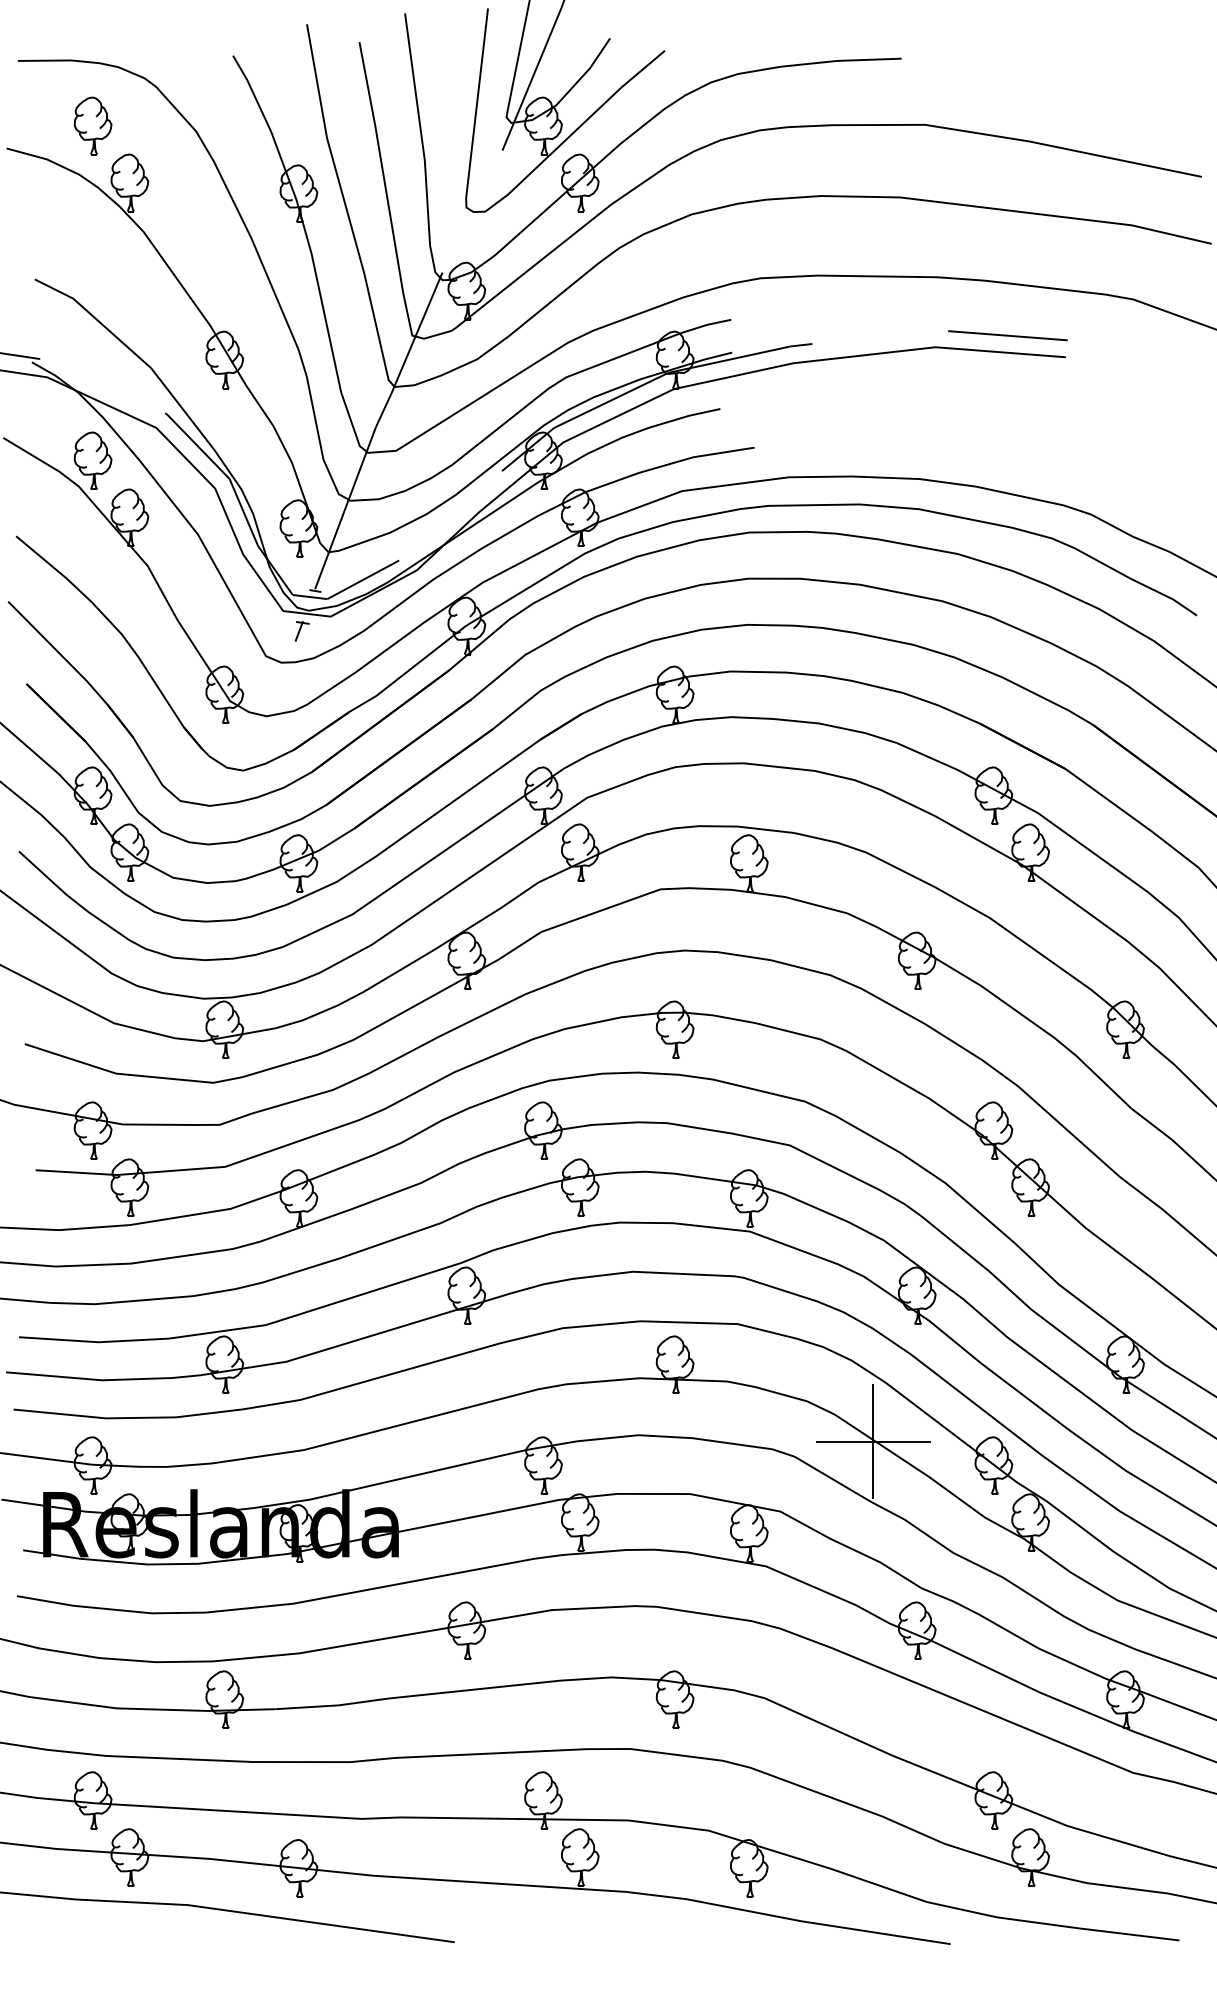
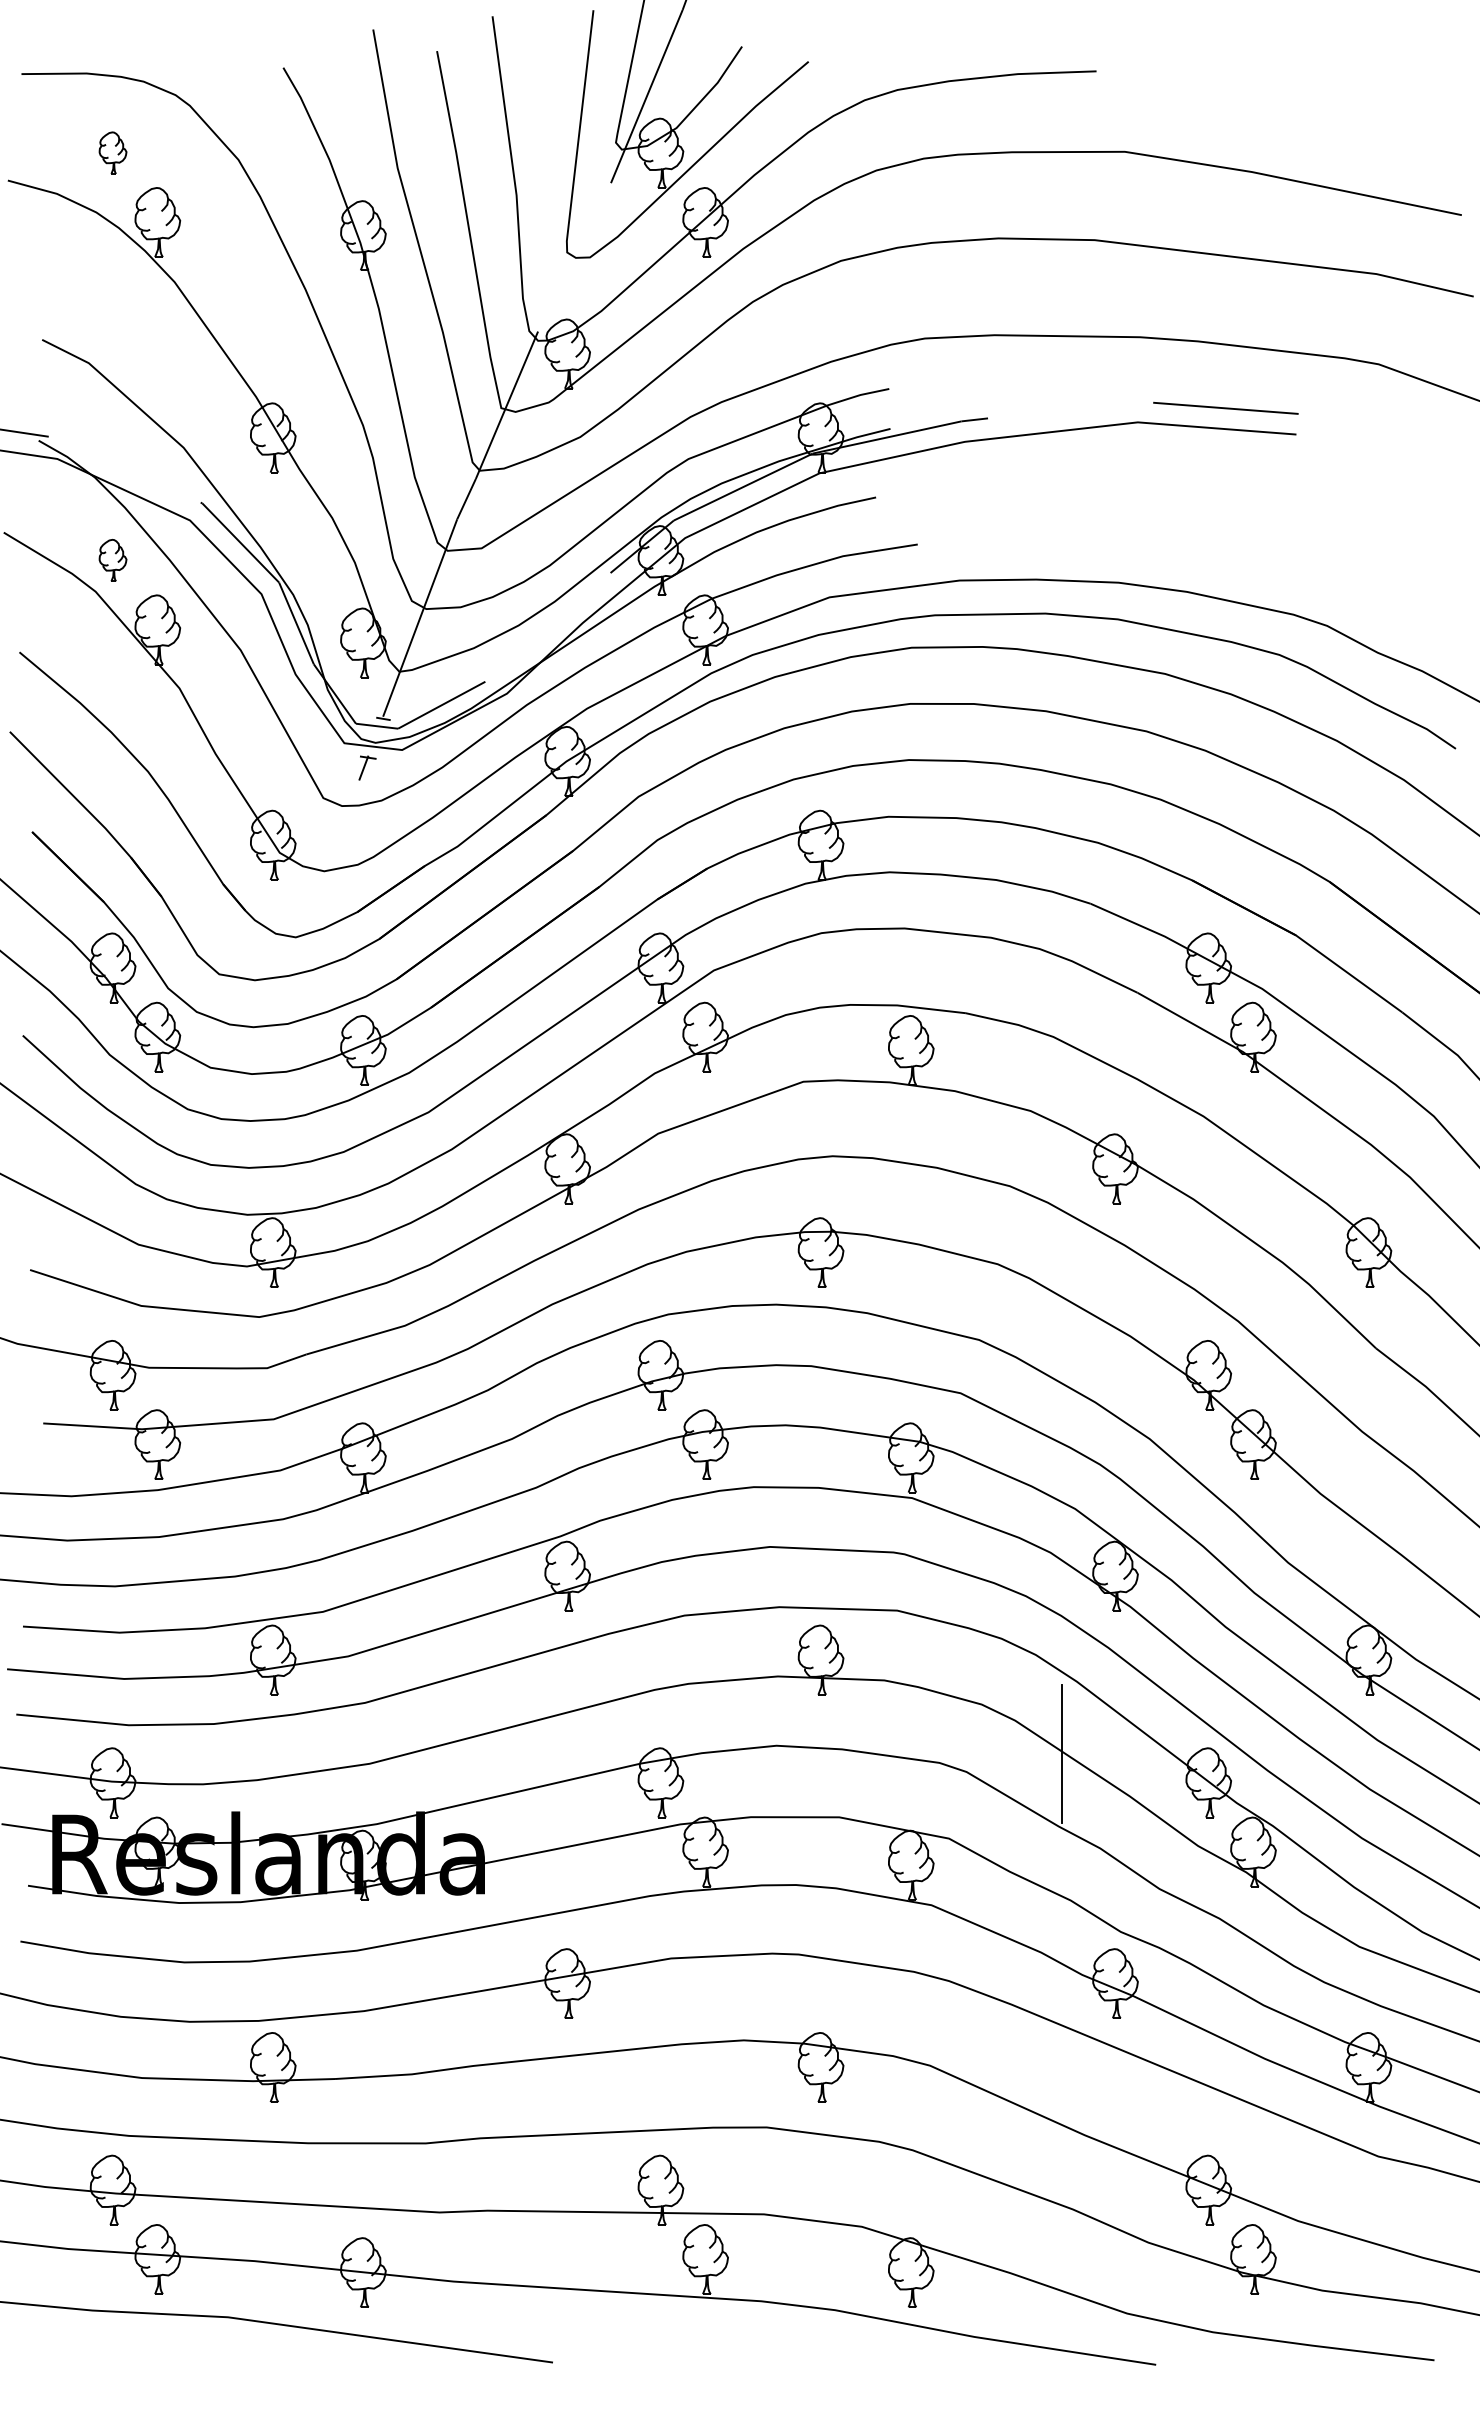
part: (92, 125) -> (112, 152), size x0.6
part: (92, 460) -> (112, 560), size x0.6
line: (873, 1441) -> (1062, 1753), removed

